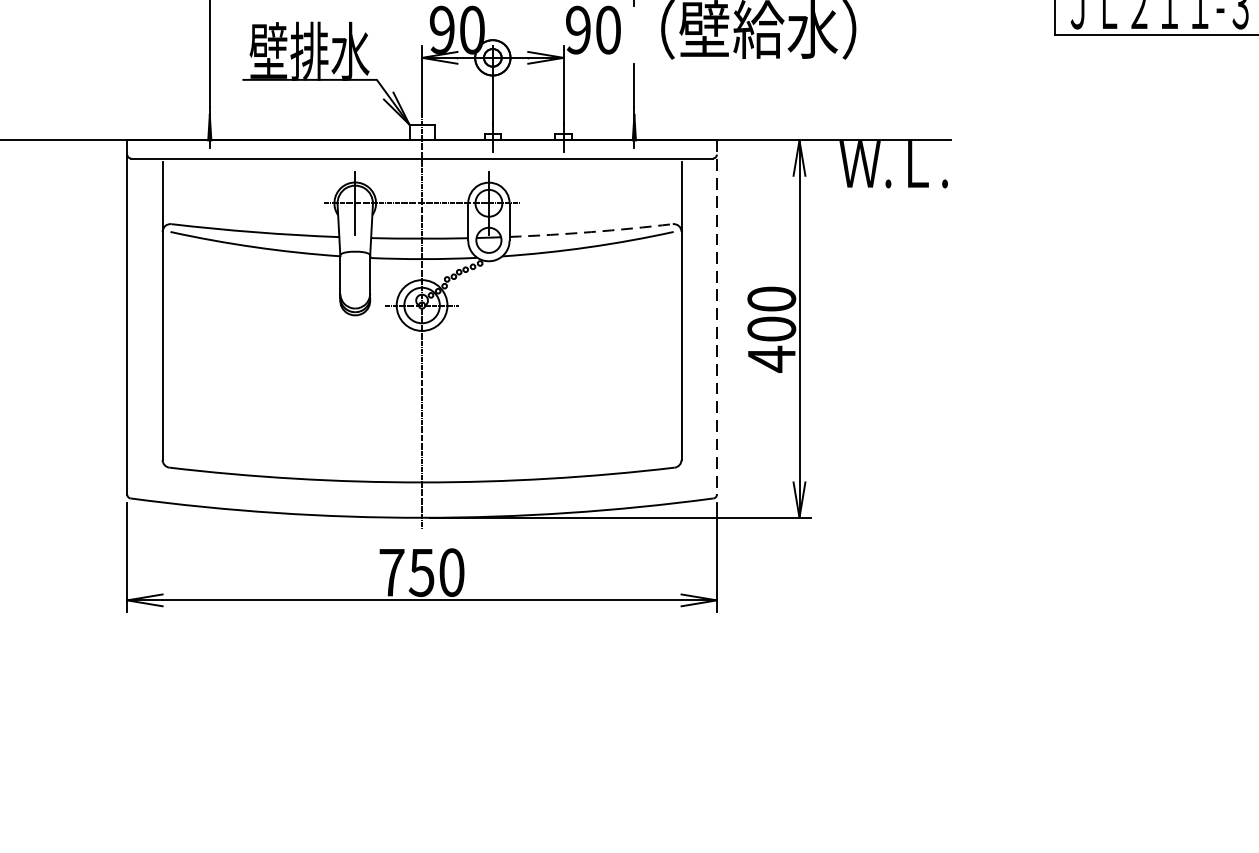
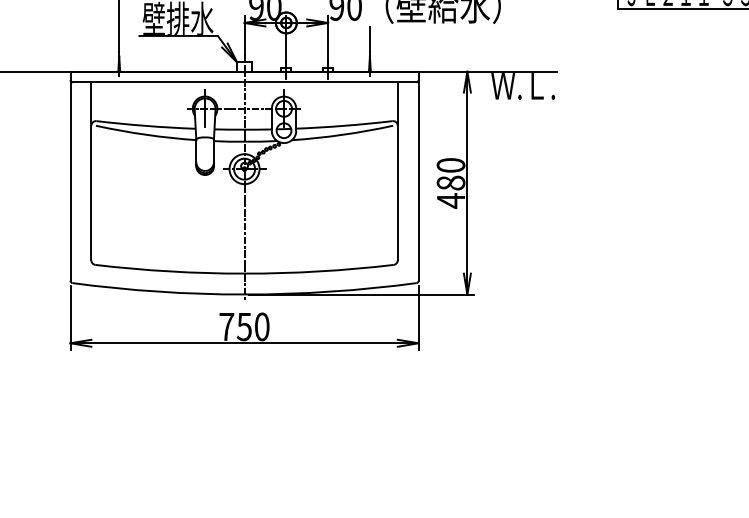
arc: (591, 231) -> (344, 125), dashed -> solid
line: (716, 317) -> (418, 176), dashed -> solid
text: (772, 328) -> (451, 182), 400 -> 480

